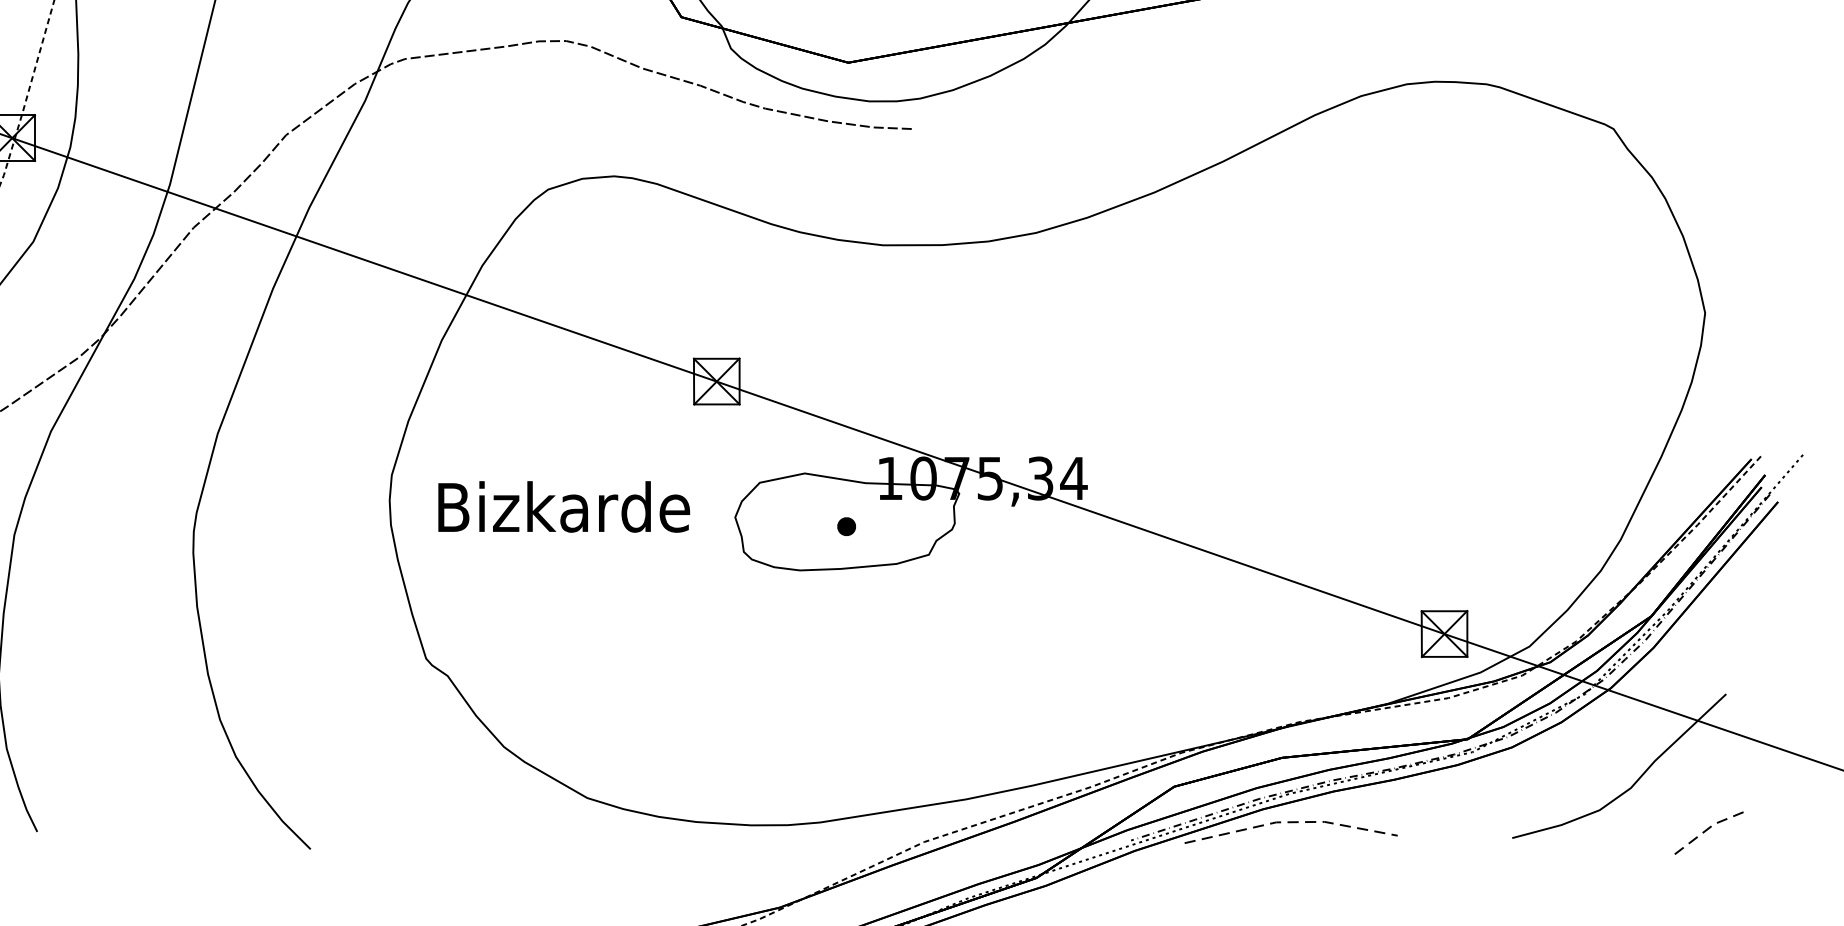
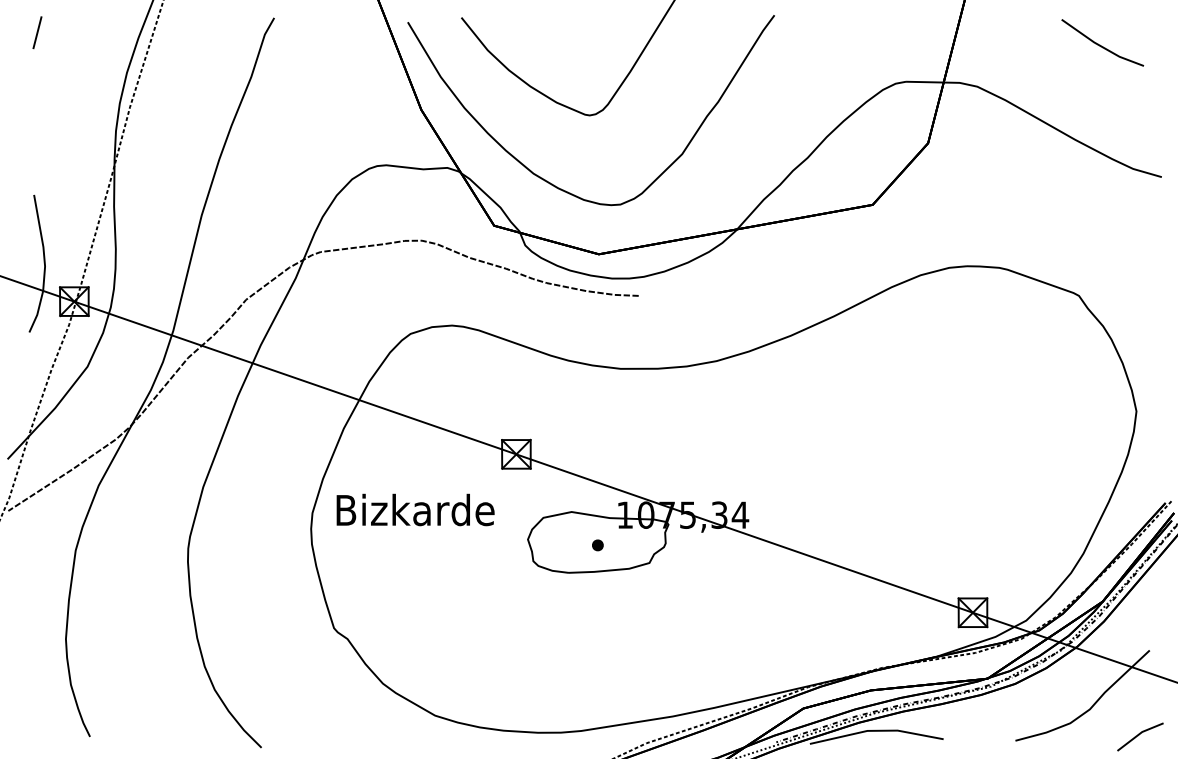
text: (563, 506) -> (415, 509), moved
line: (1292, 821) -> (877, 730), dashed -> solid
line: (1709, 826) -> (1139, 733), dashed -> solid

